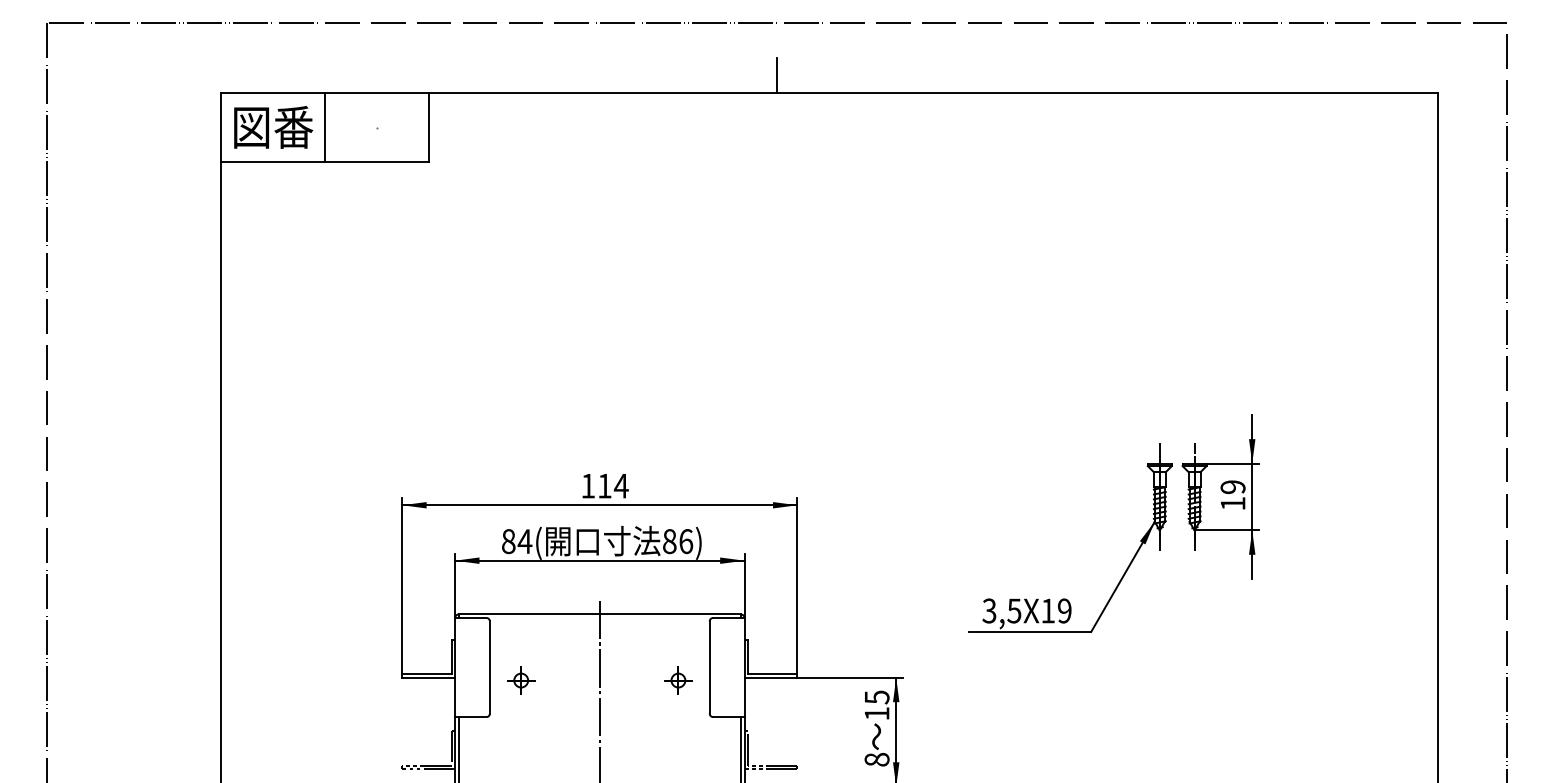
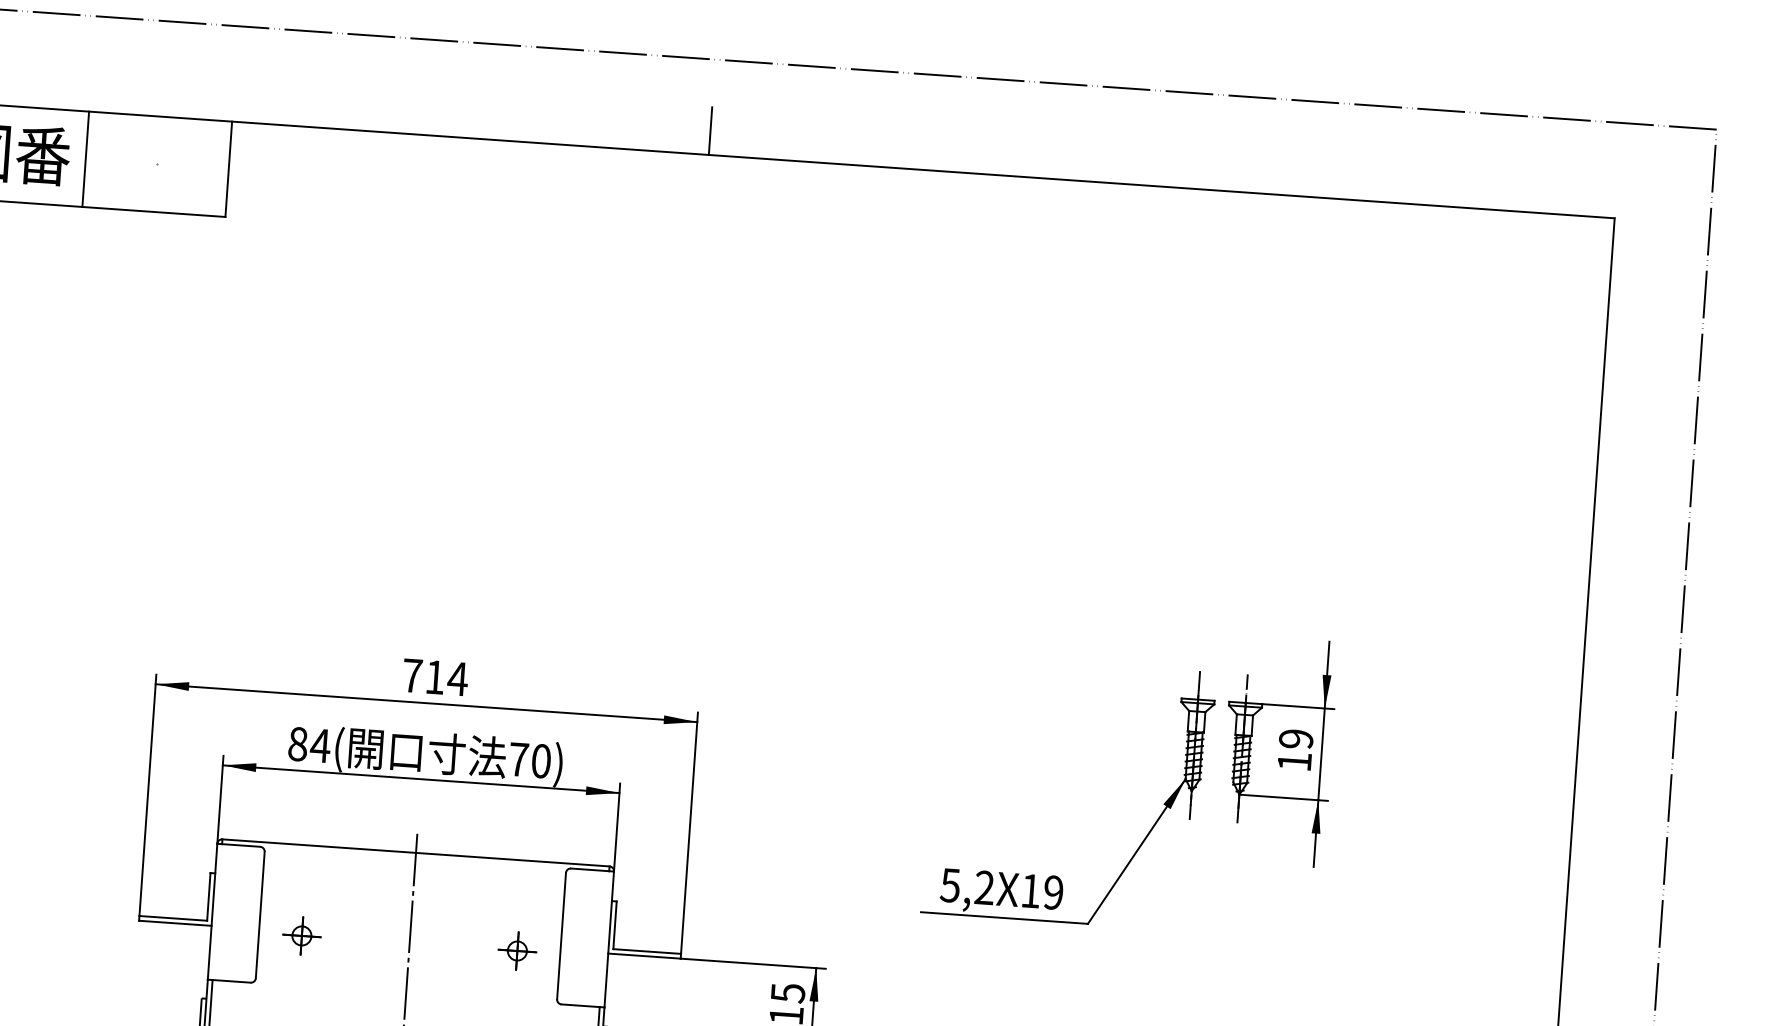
text: (588, 486) -> (412, 676), 114 -> 714
text: (678, 541) -> (530, 760), 86) -> 70)
text: (1002, 610) -> (968, 886), 3,5X19 -> 5,2X19

